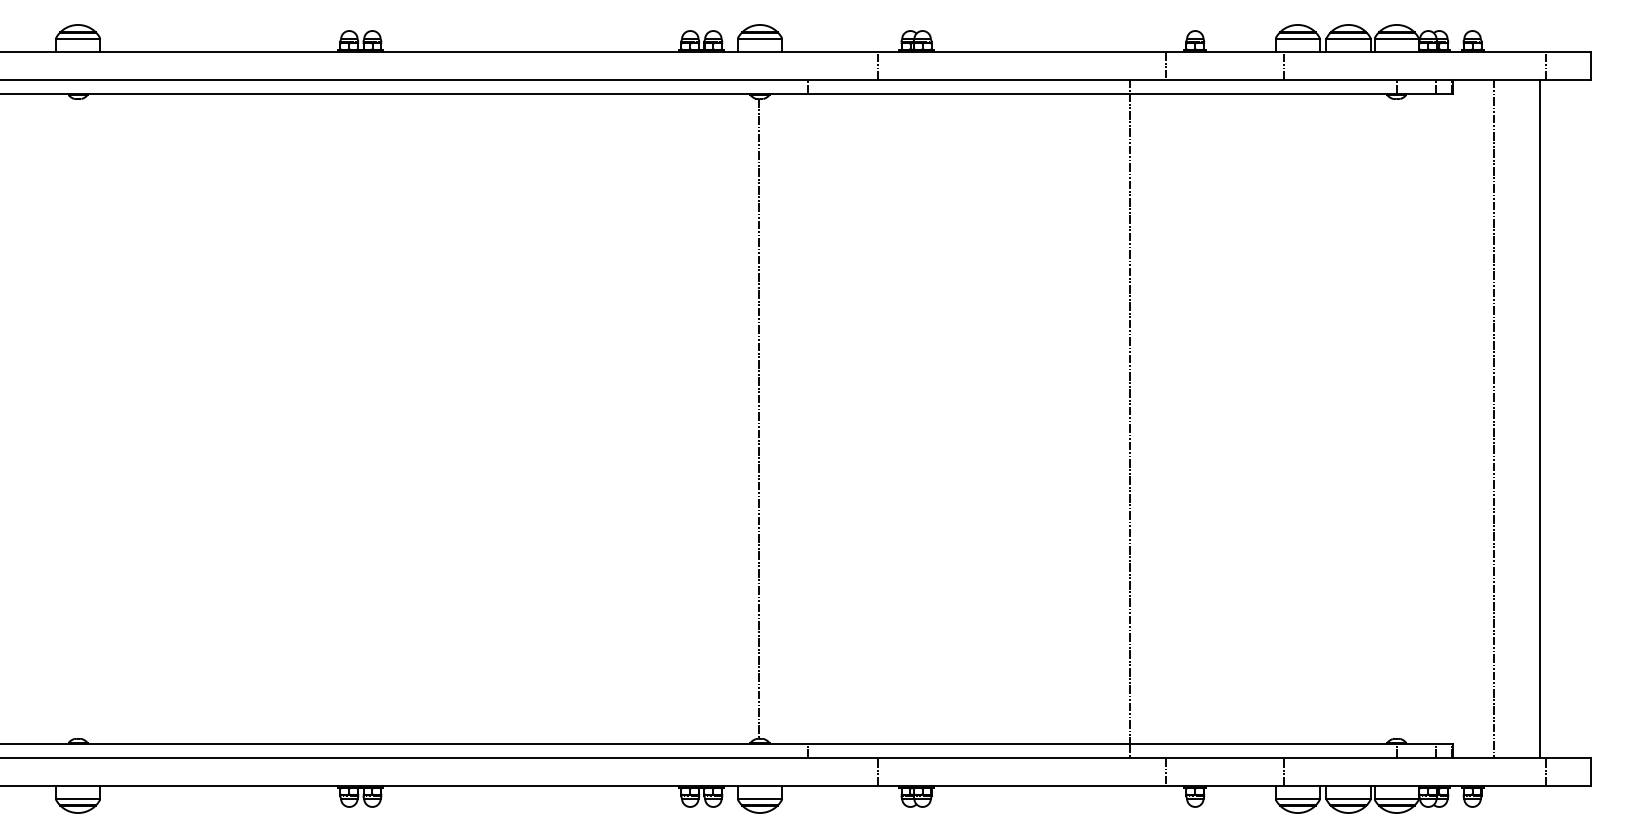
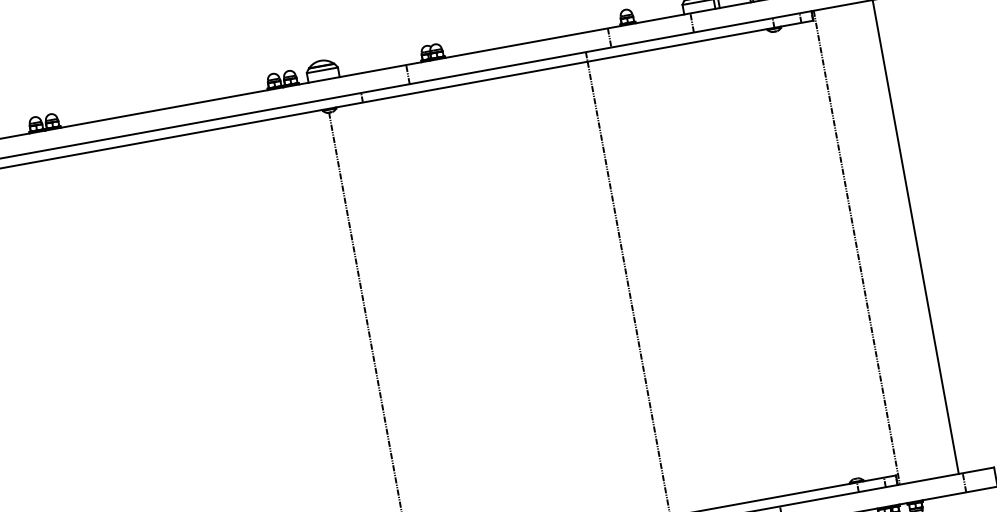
line: (1493, 418) -> (856, 247), moved

